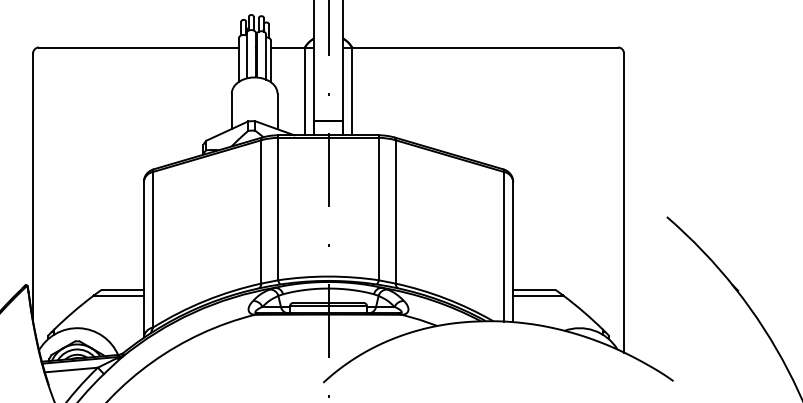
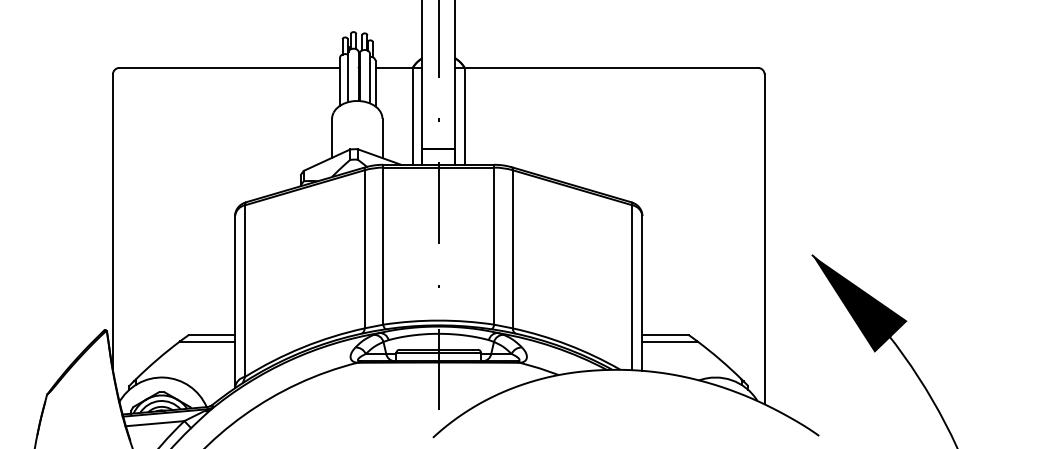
fill: (710, 261) -> (859, 303), added

